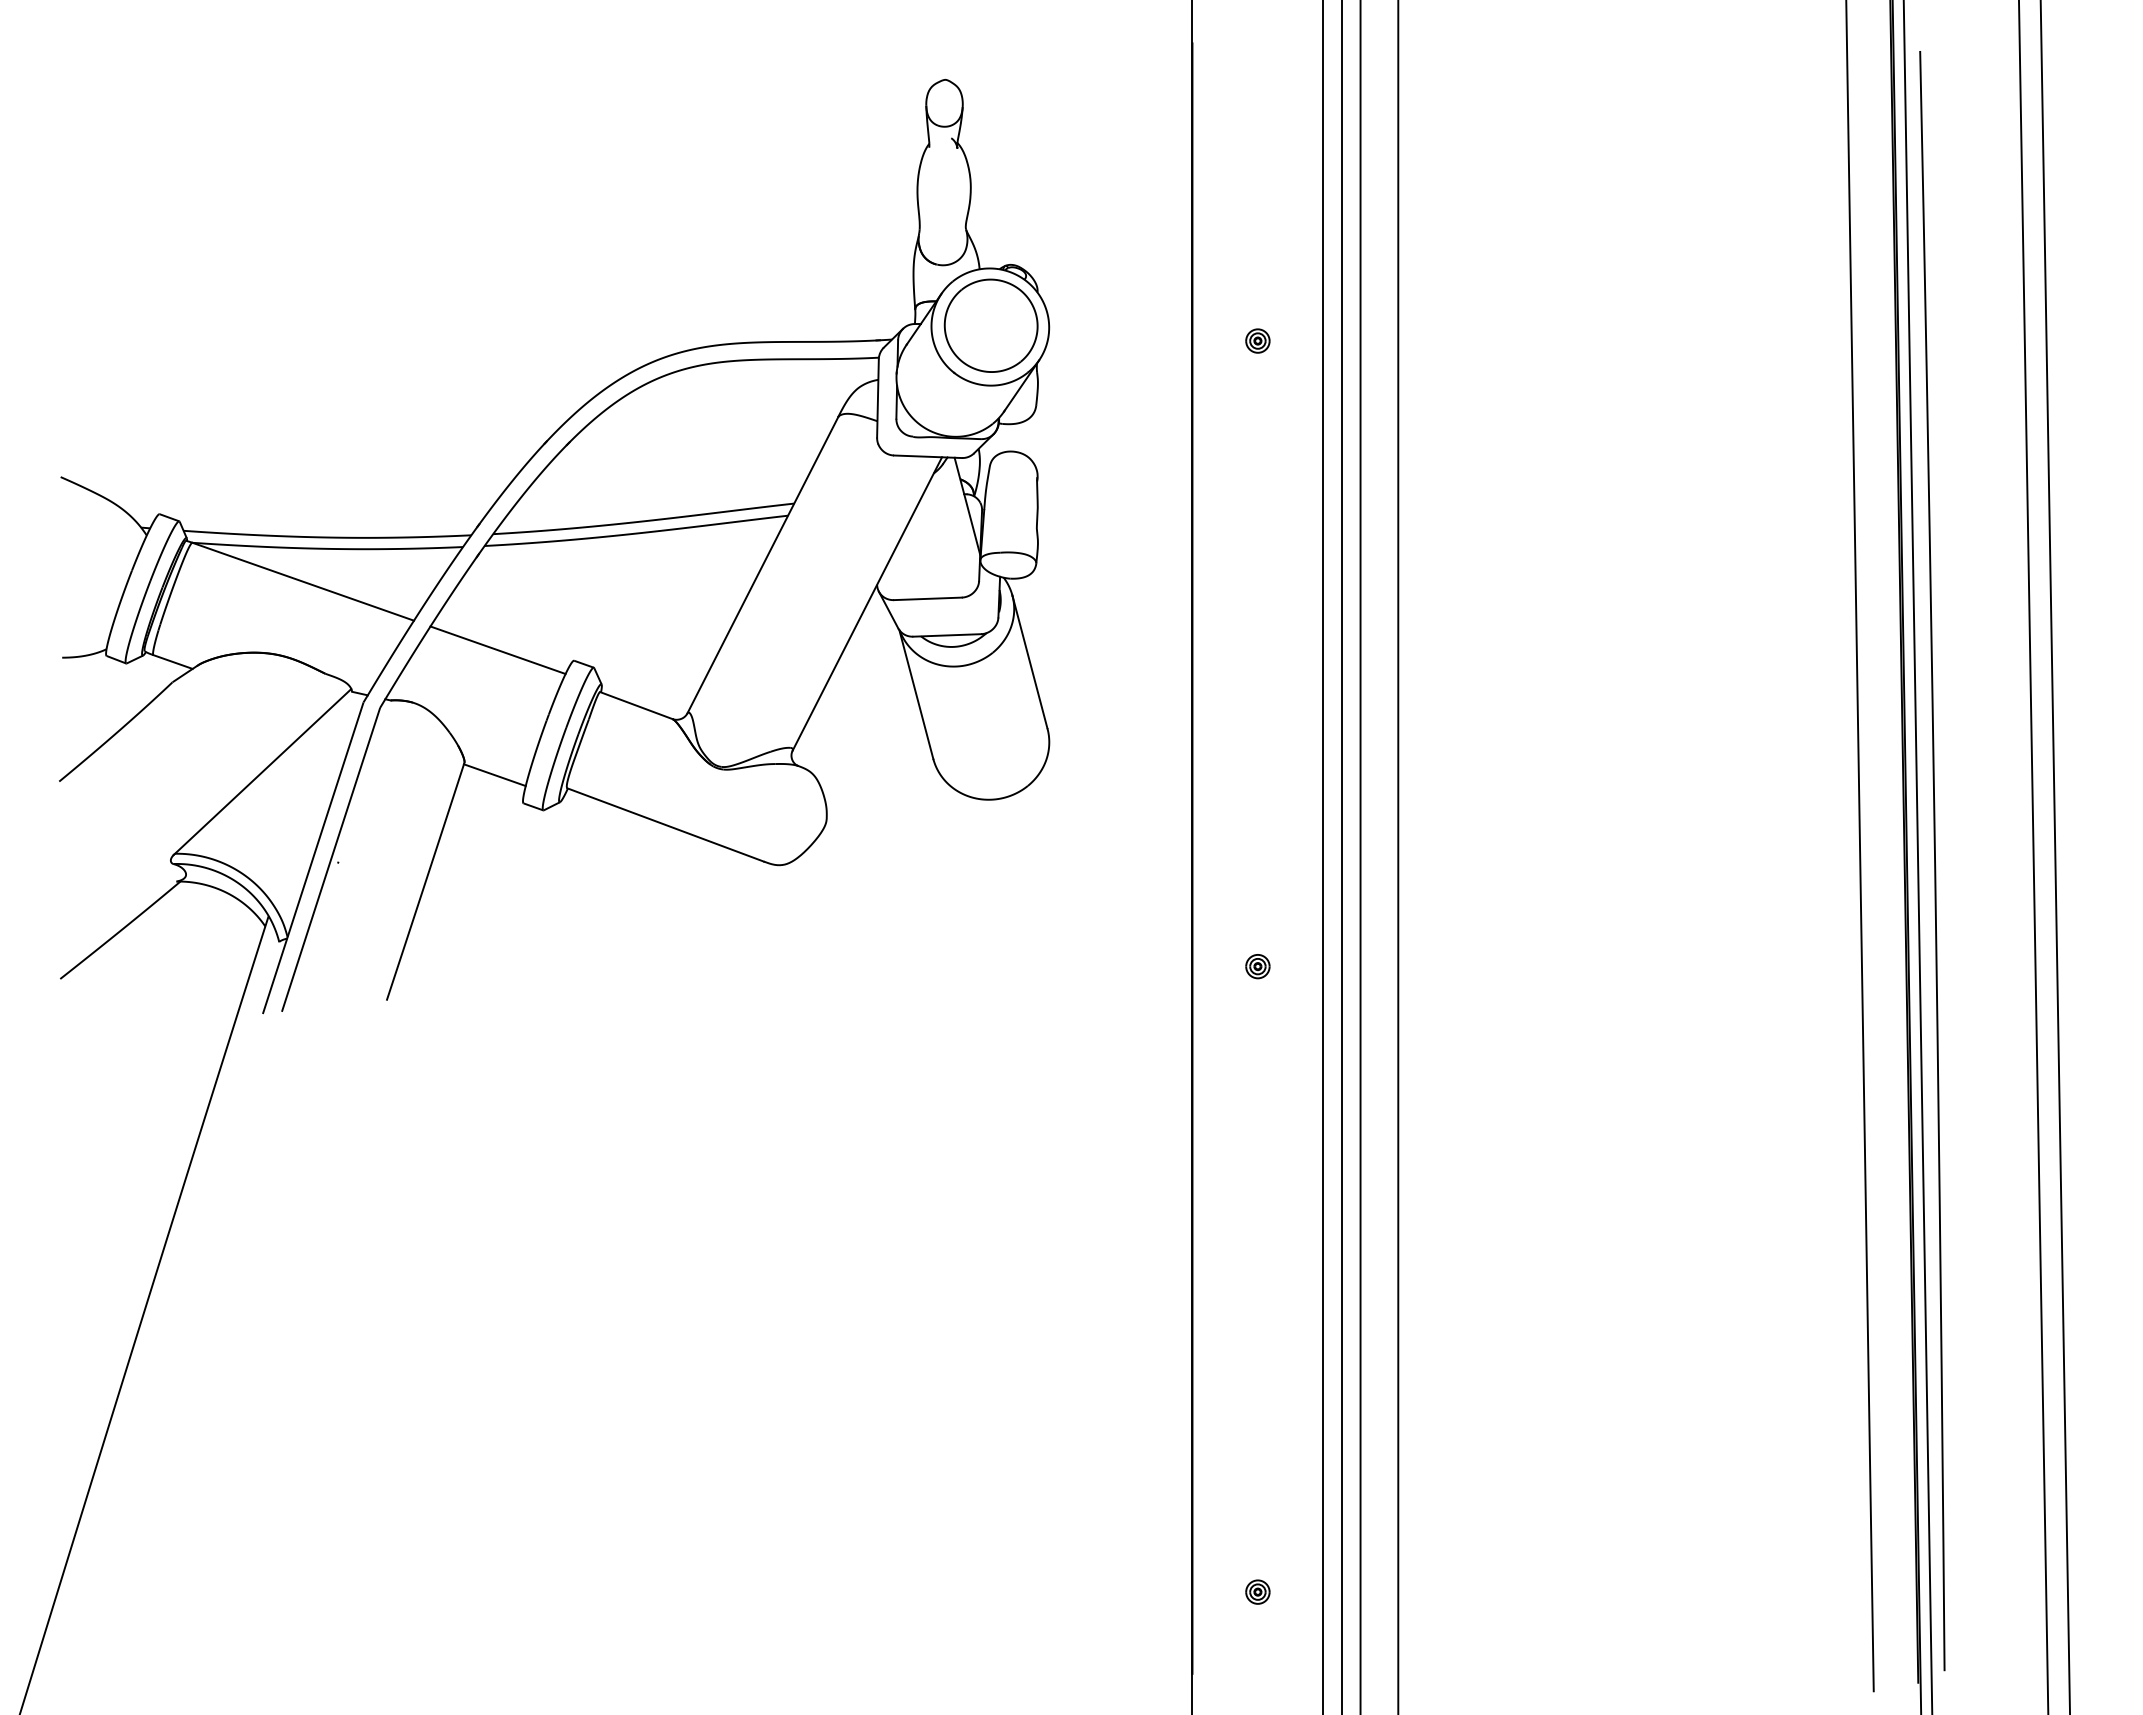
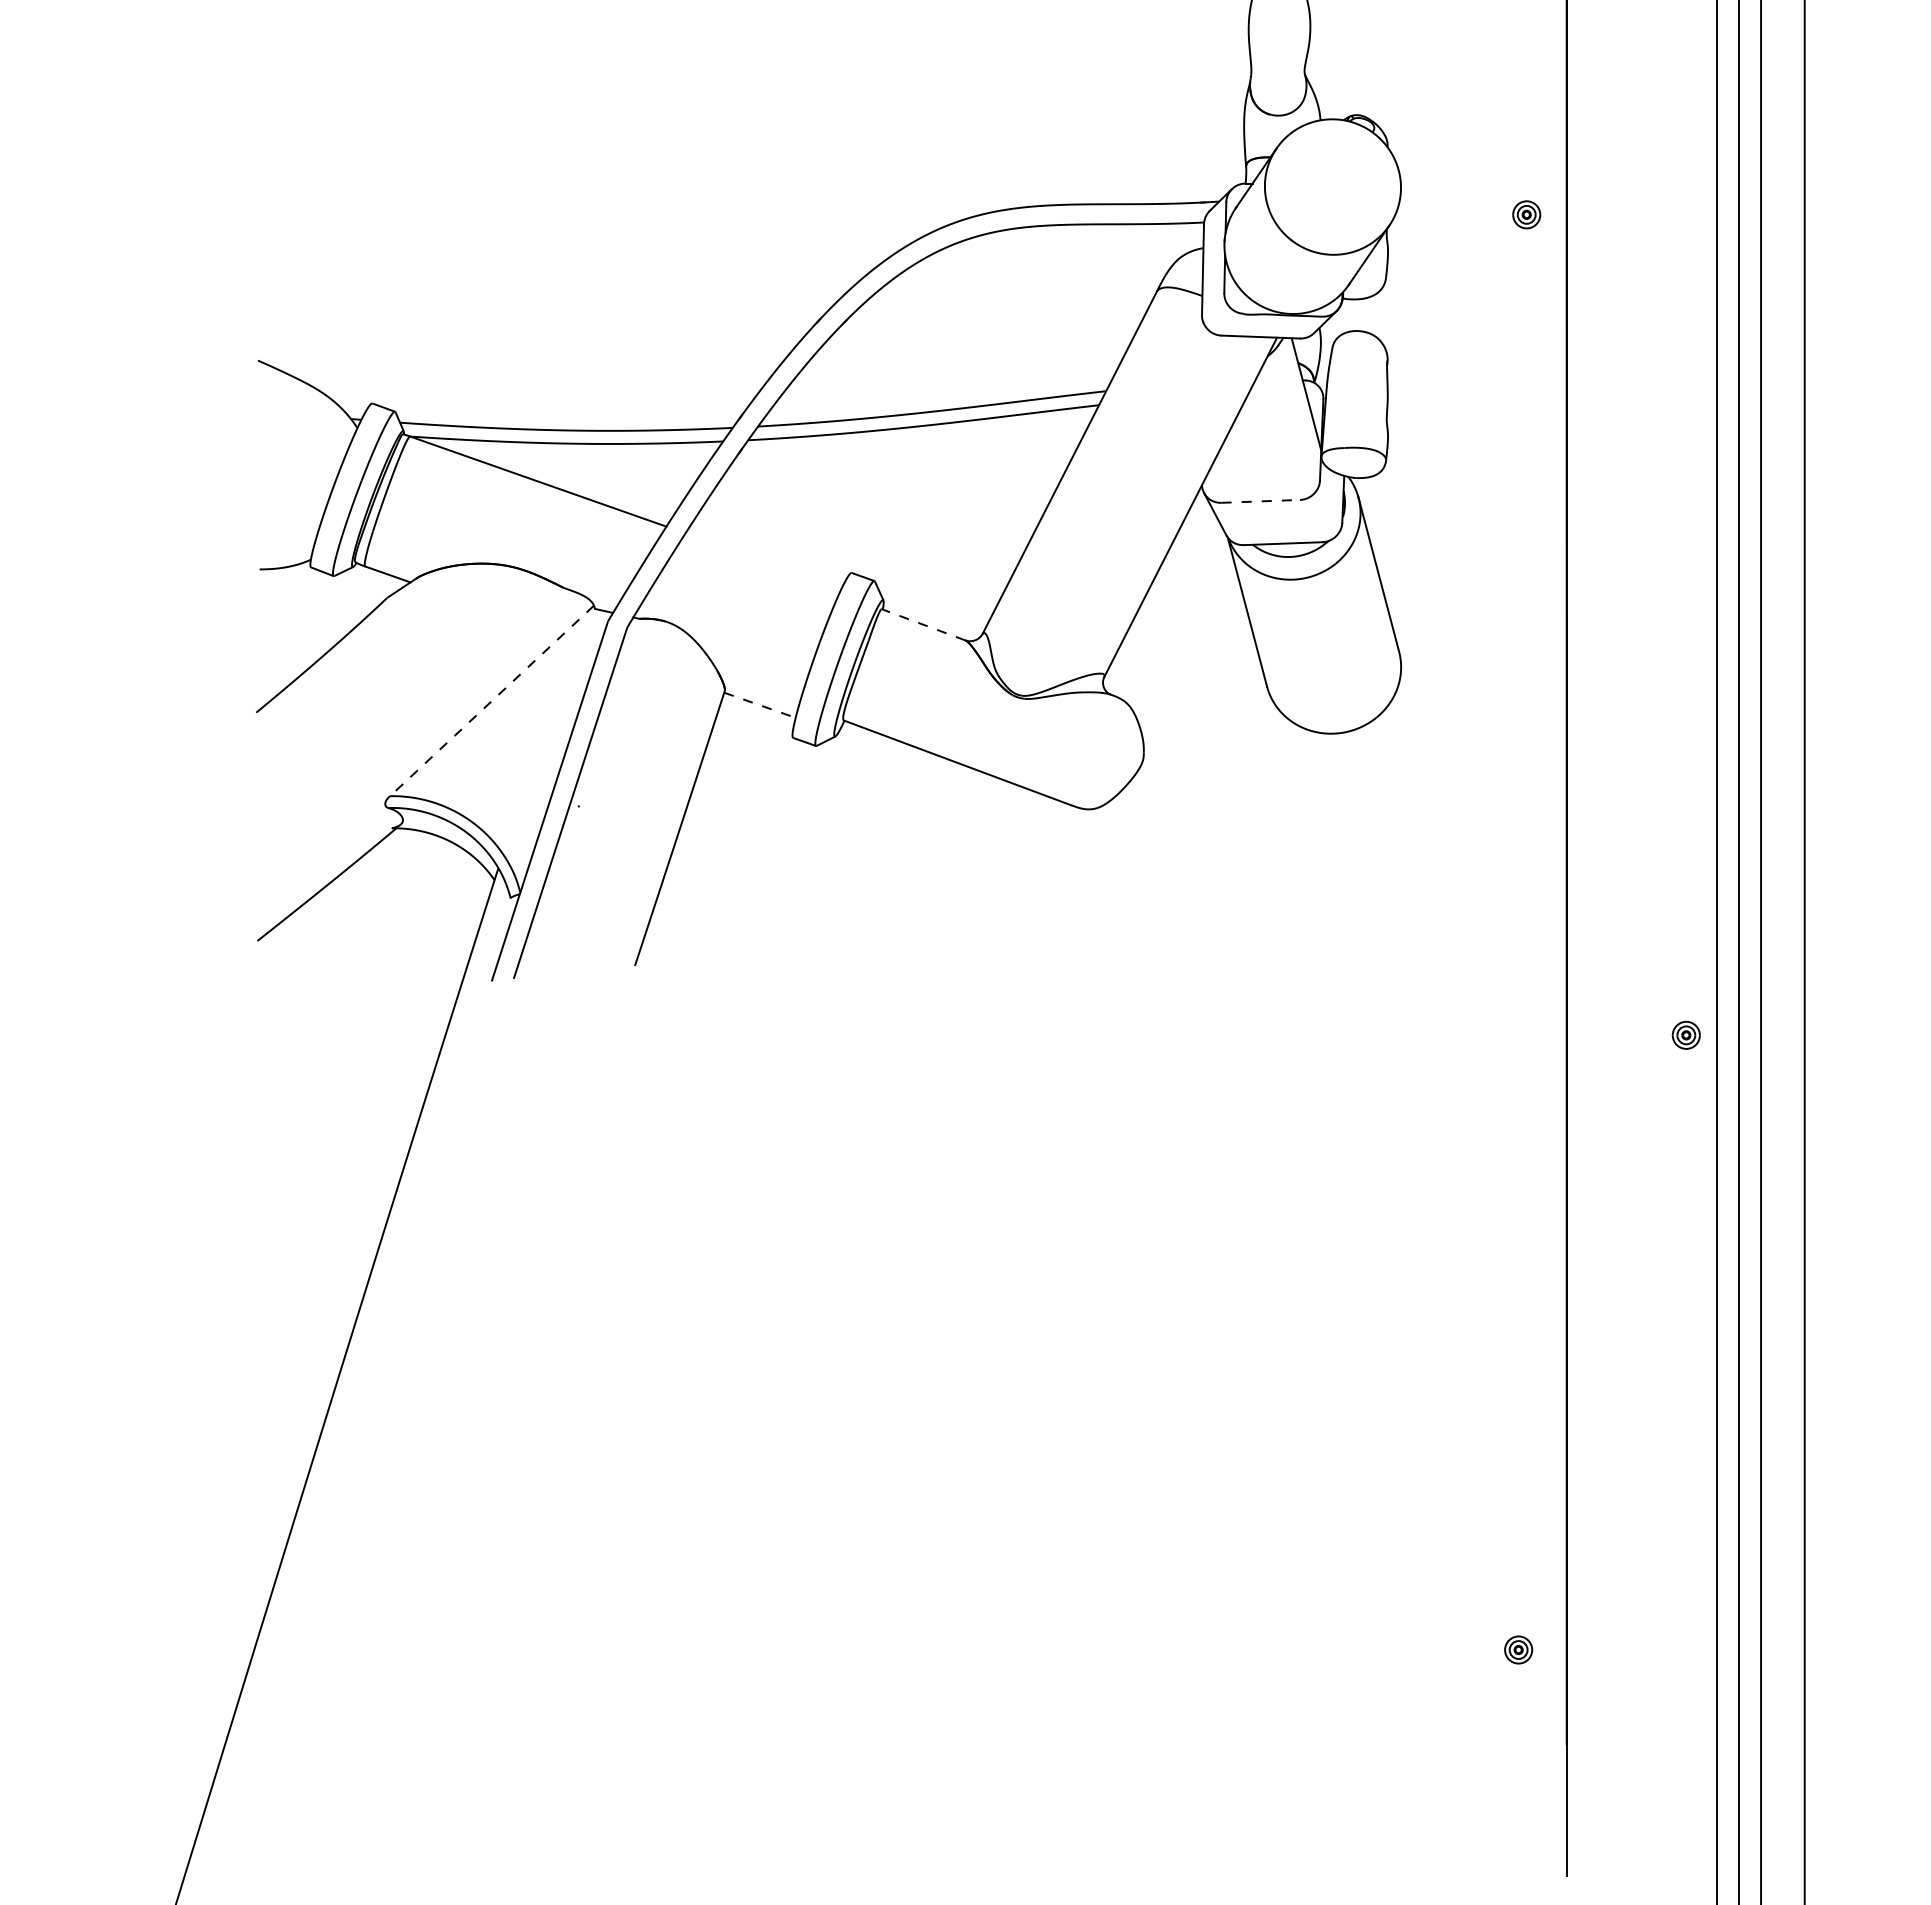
part: (990, 325) -> (1333, 185), removed
part: (1257, 340) -> (1526, 214), moved
line: (927, 598) -> (1260, 500), solid -> dashed
line: (497, 650) -> (763, 561), removed
line: (636, 705) -> (923, 624), solid -> dashed
line: (262, 772) -> (491, 702), solid -> dashed
line: (494, 775) -> (759, 705), solid -> dashed
part: (1257, 966) -> (1685, 1035), moved
part: (1257, 1591) -> (1518, 1649), moved

